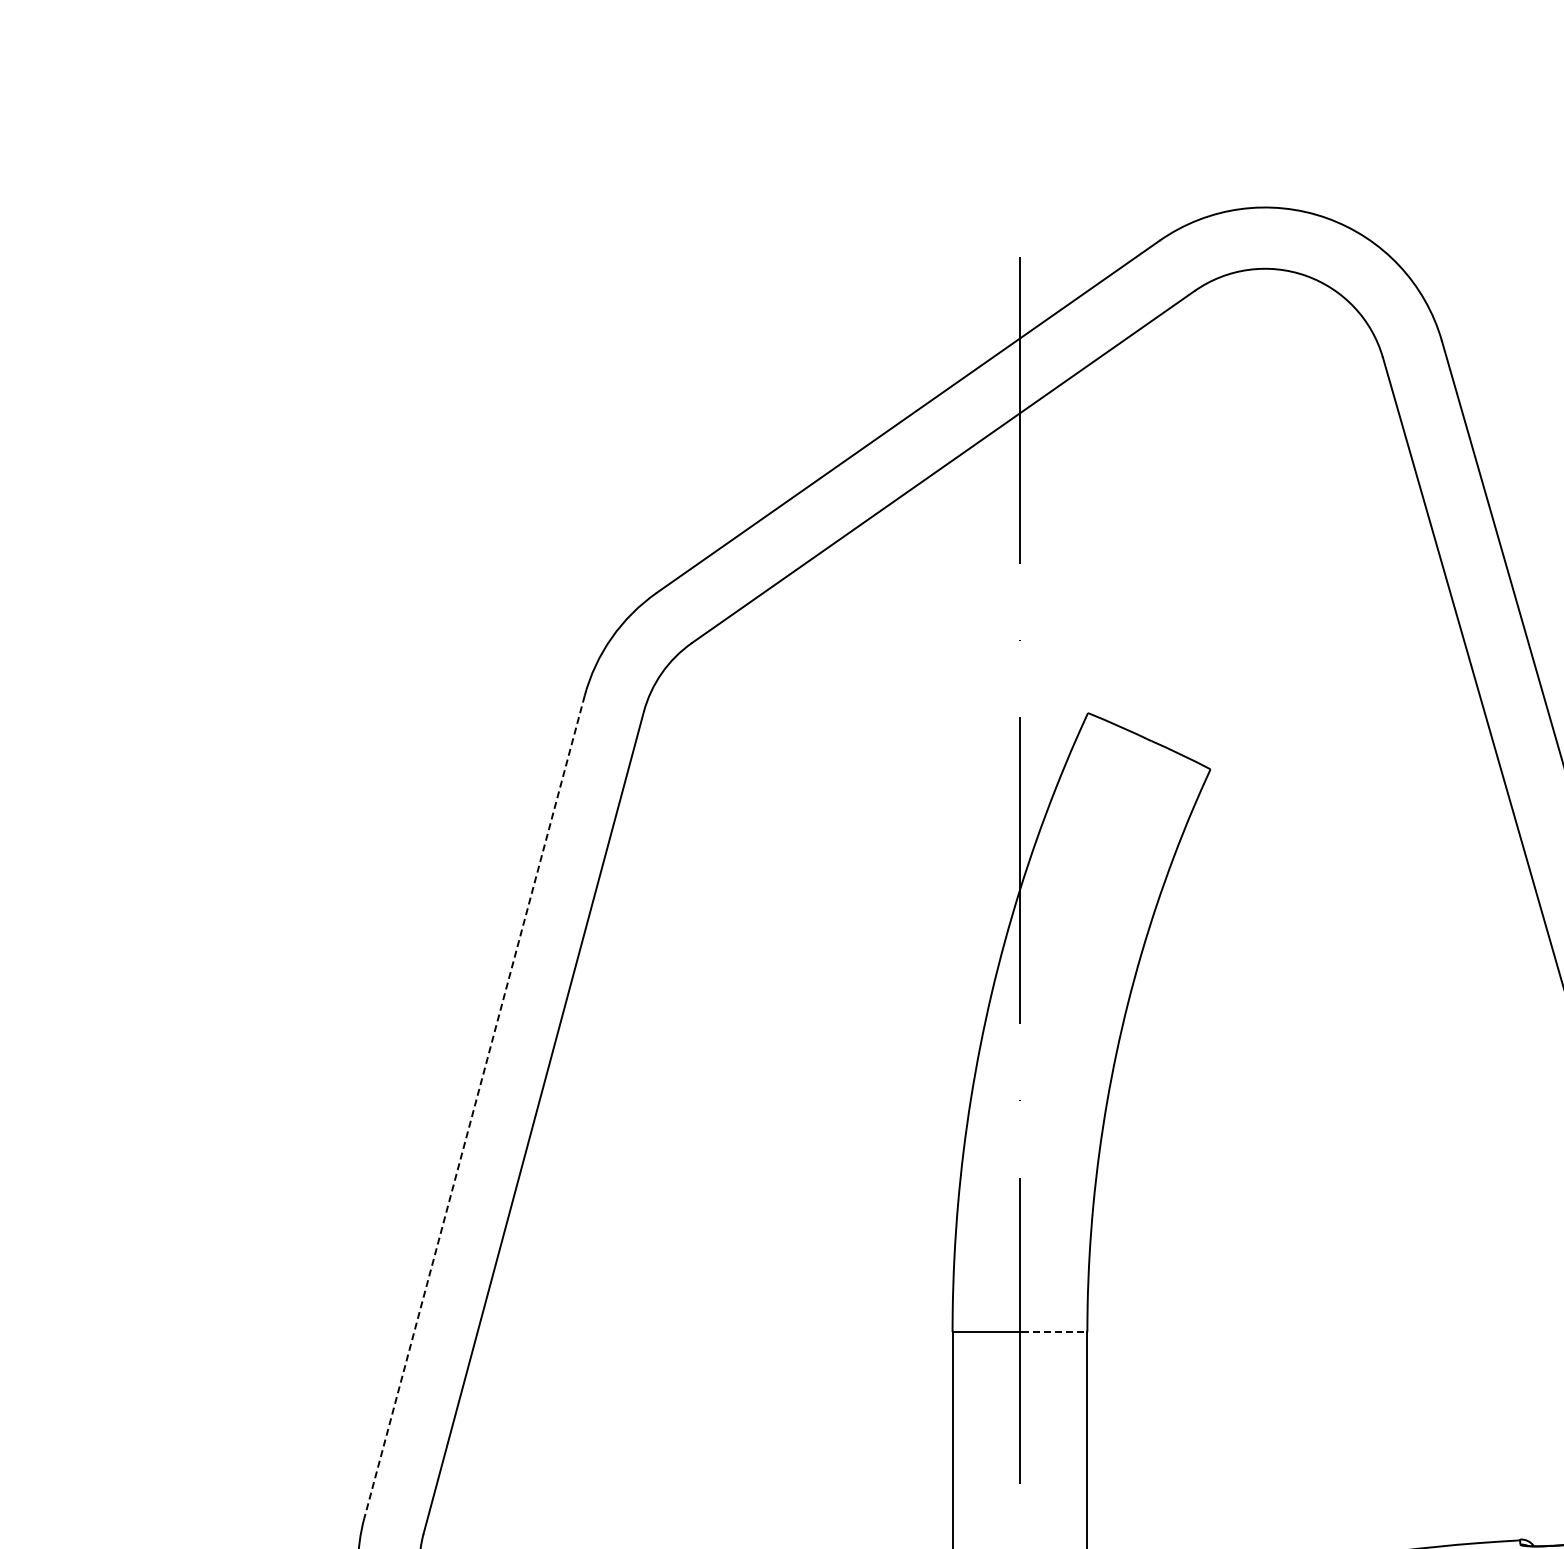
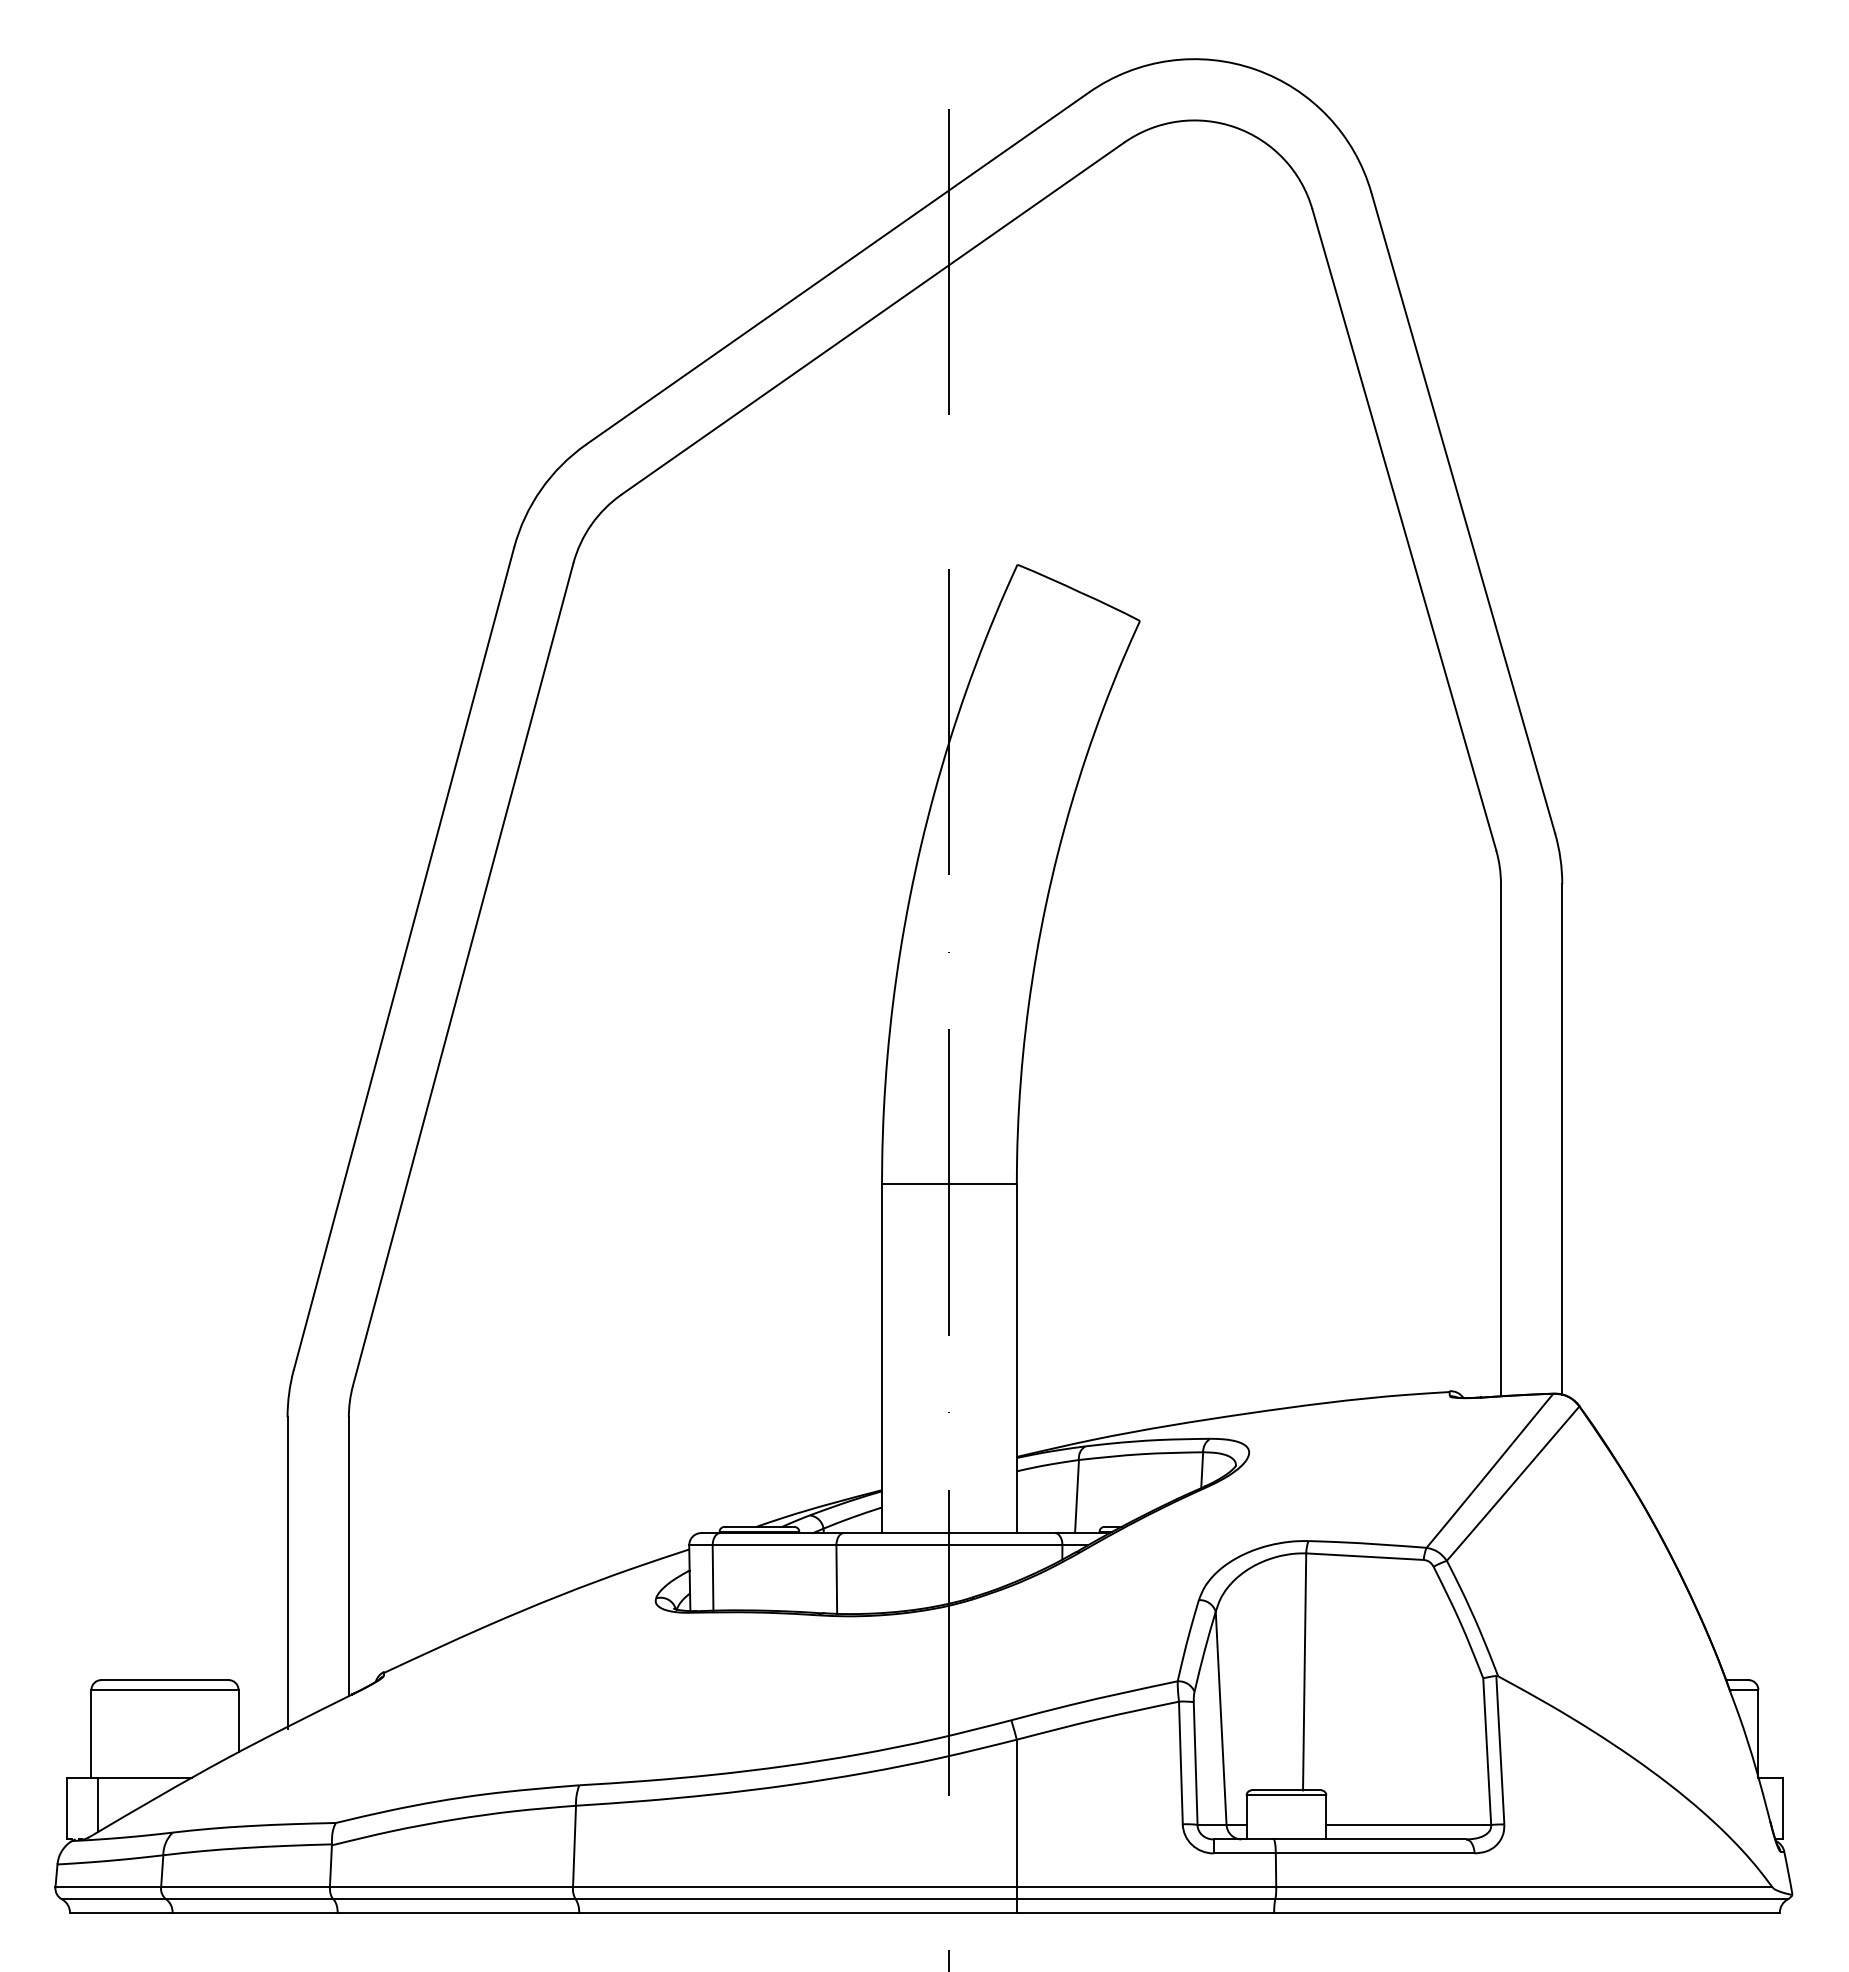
line: (475, 1106) -> (404, 958), dashed -> solid
line: (1055, 1331) -> (984, 1183), dashed -> solid

